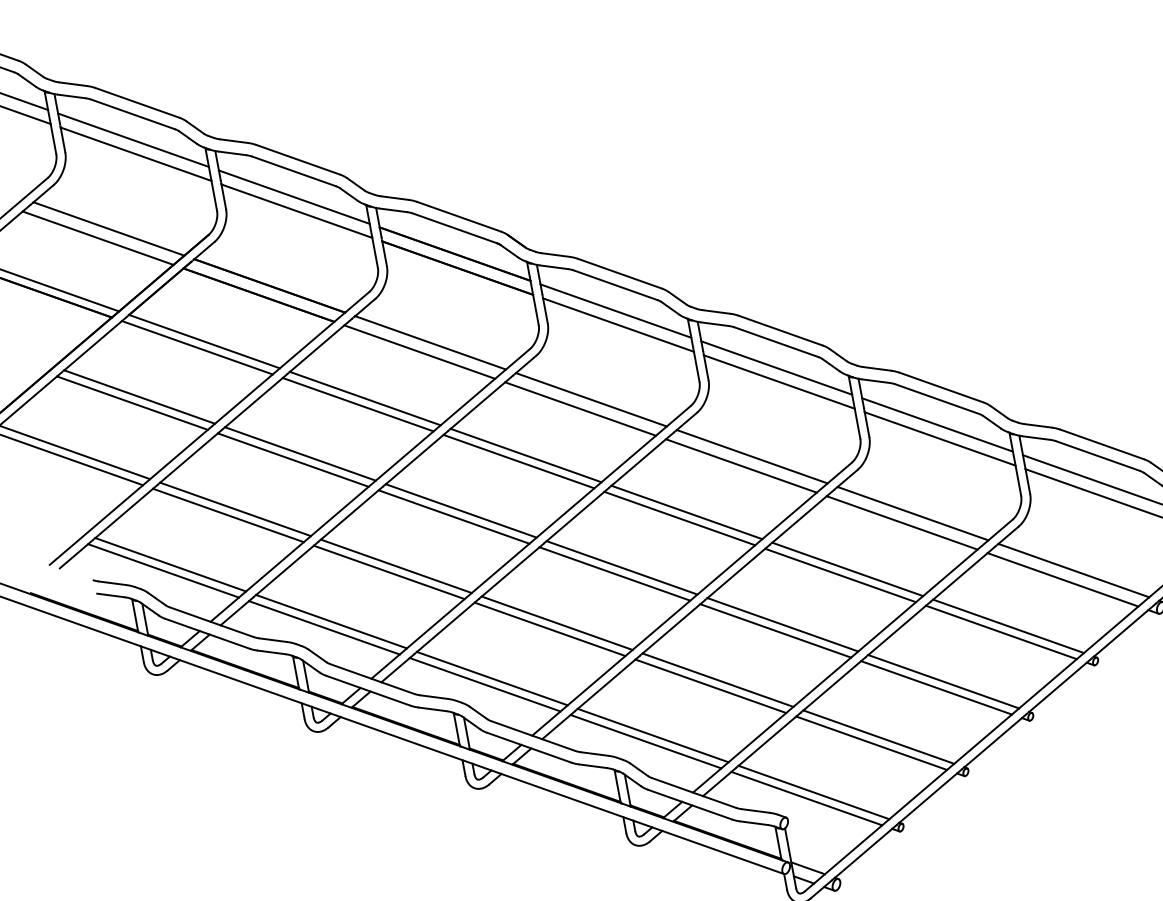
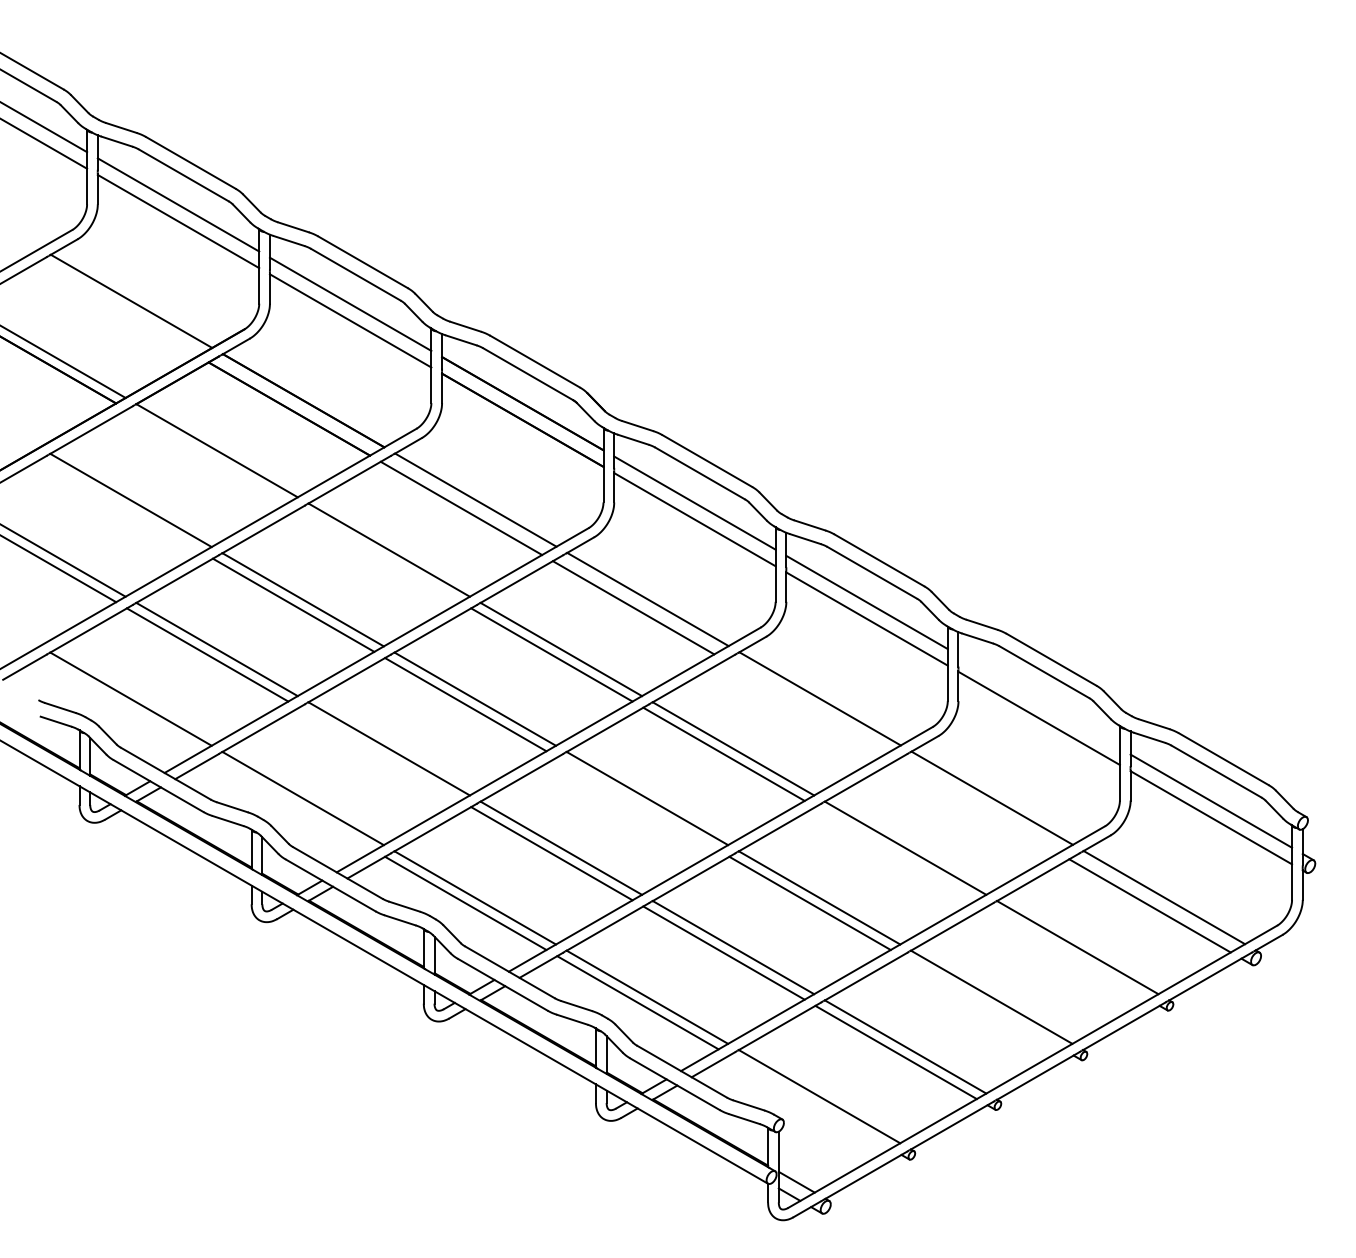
line: (97, 238) -> (116, 309), removed
line: (197, 347) -> (207, 455), removed
line: (132, 402) -> (121, 505), removed
line: (357, 404) -> (379, 555), removed
line: (936, 424) -> (1038, 701), removed
line: (741, 465) -> (805, 706), removed
line: (901, 522) -> (977, 806), removed
line: (163, 570) -> (121, 704), removed
line: (388, 571) -> (379, 753), removed
line: (614, 573) -> (637, 803), removed
line: (840, 575) -> (895, 853), removed
line: (324, 627) -> (293, 803), removed
line: (1000, 632) -> (1067, 952), removed
line: (935, 687) -> (981, 1002), removed
line: (806, 798) -> (809, 1101), removed

